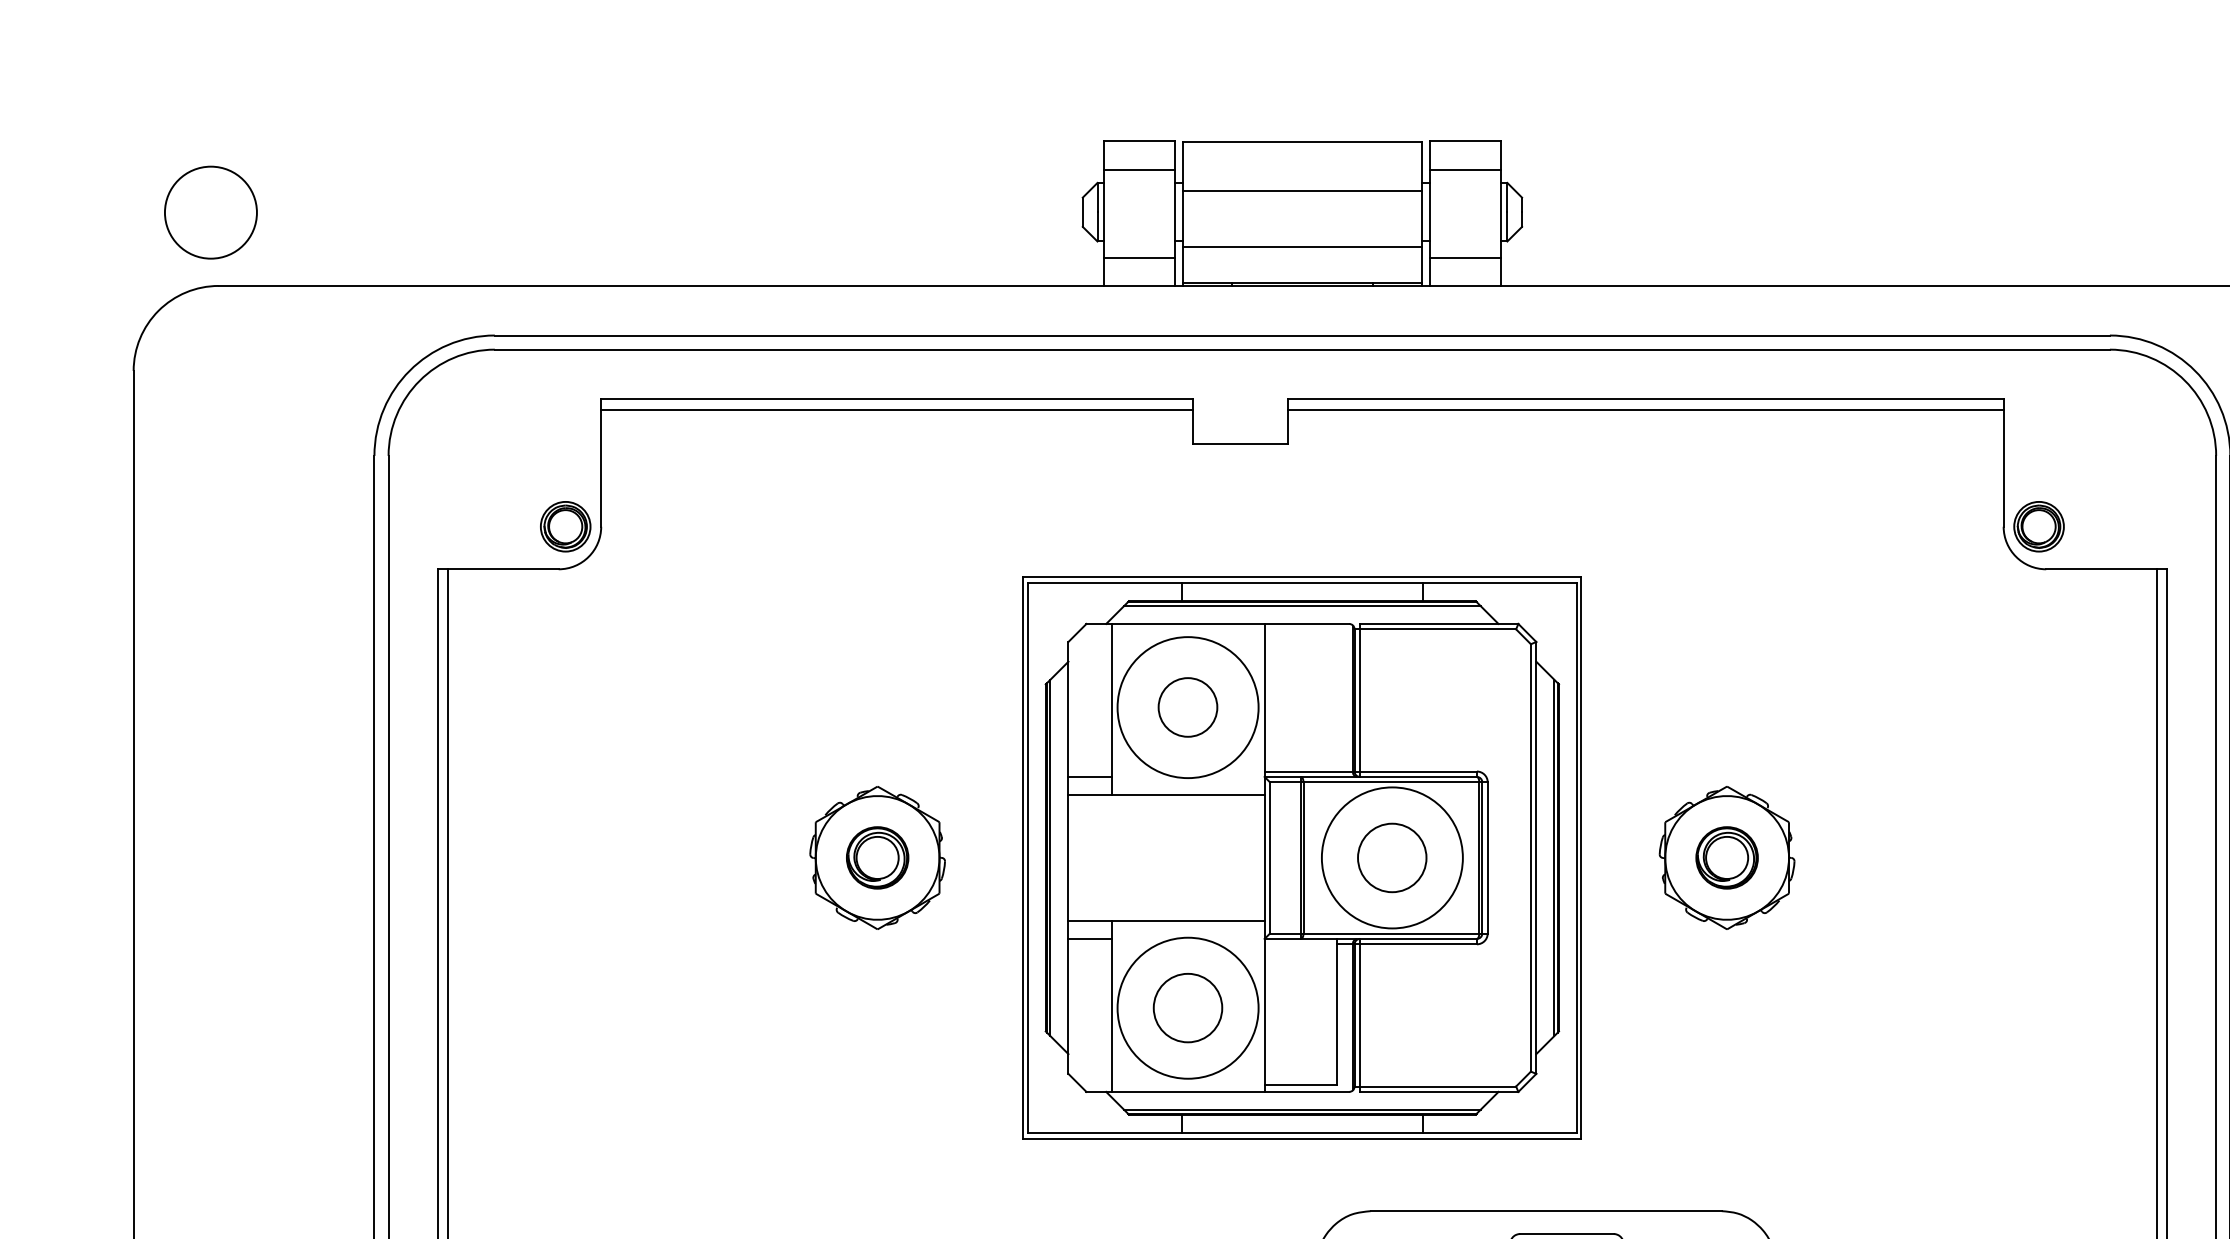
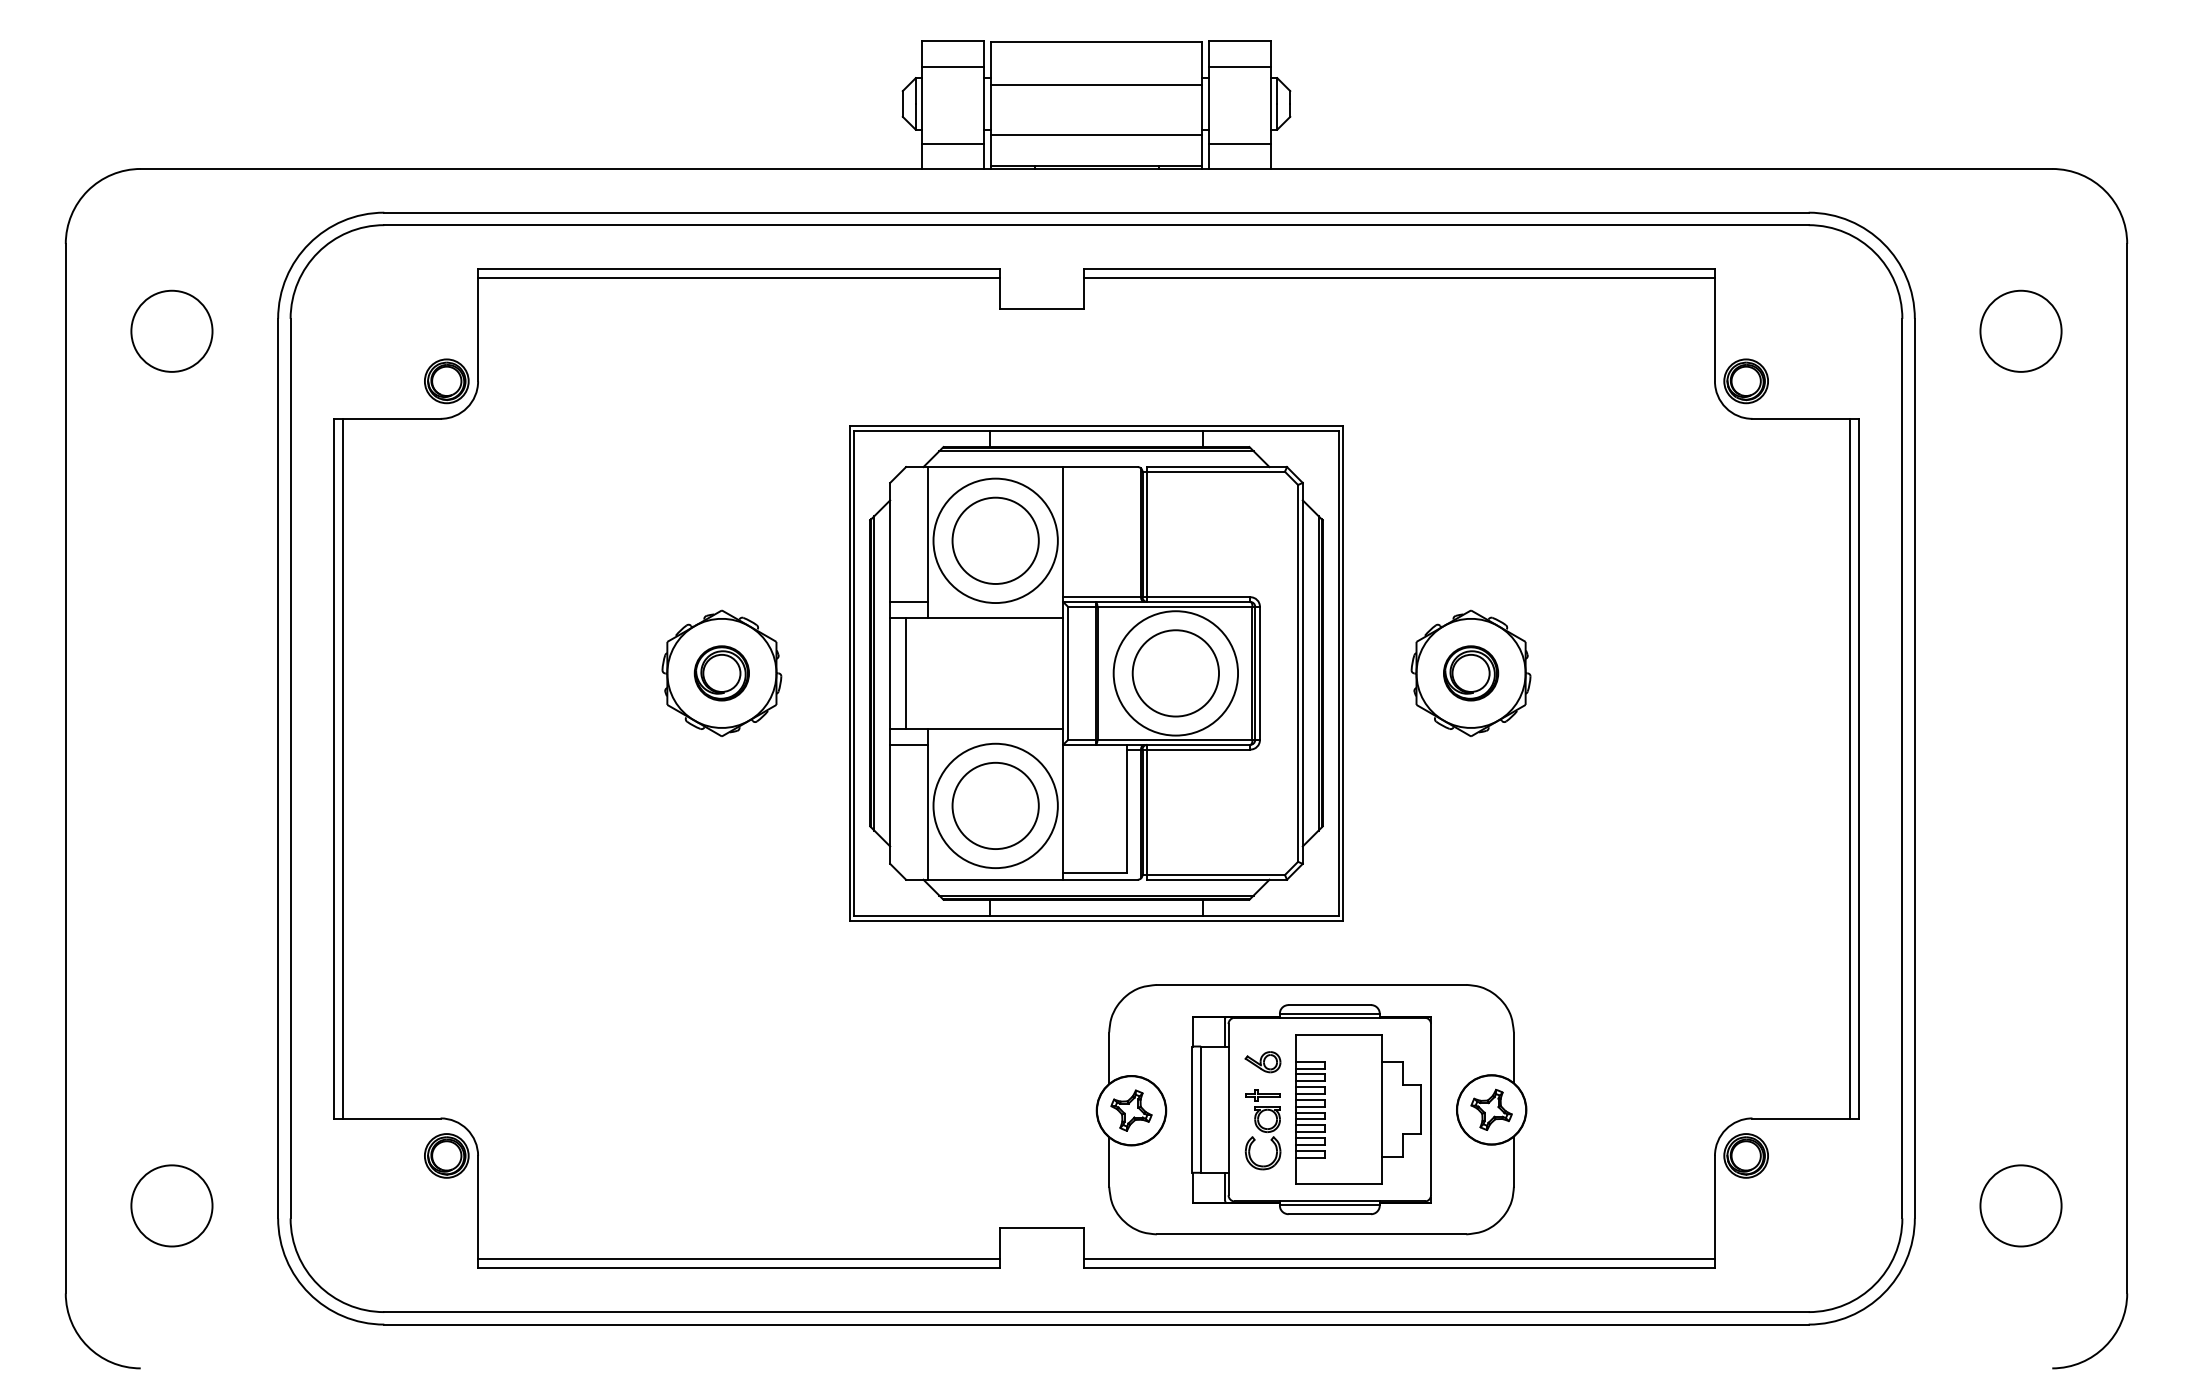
circle: (210, 211) -> (171, 330), moved
circle: (1187, 707) -> (995, 540), size x1.67
line: (1086, 856) -> (906, 672), added
circle: (1391, 858) -> (1175, 673), size x1.43
circle: (1187, 1007) -> (995, 805), size x1.43

